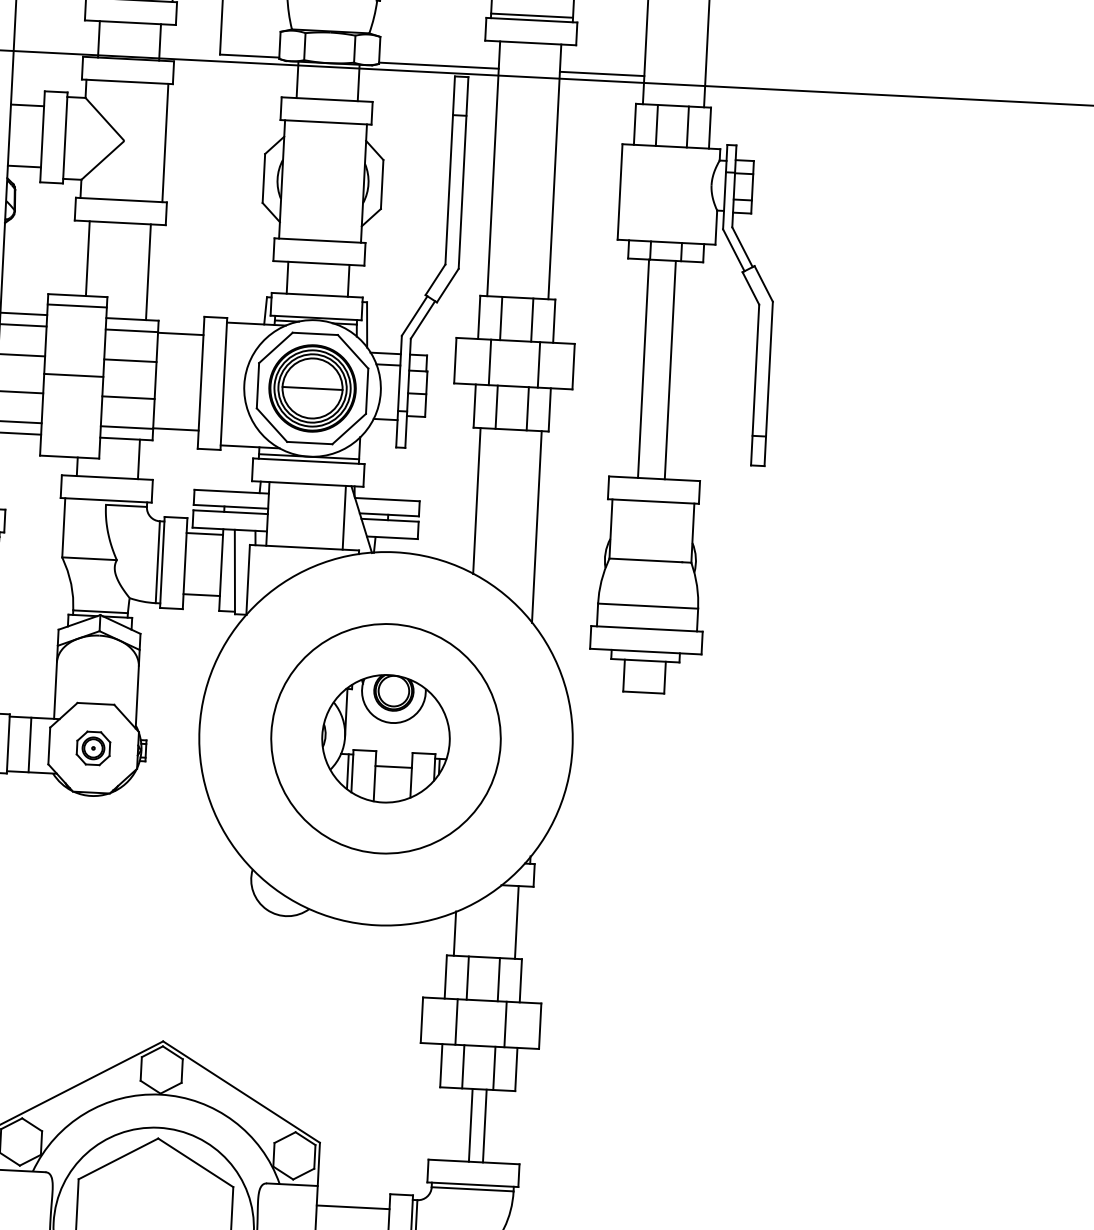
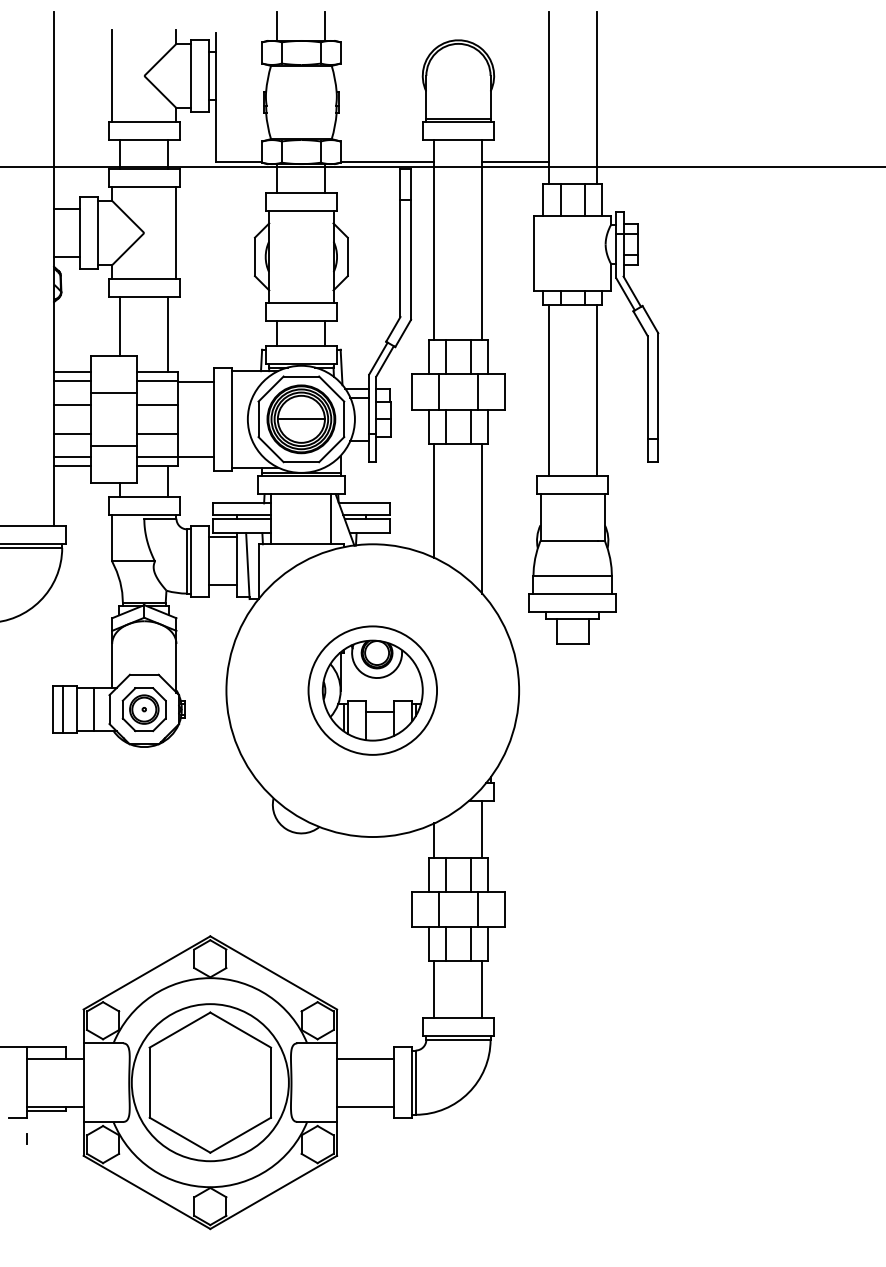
line: (76, 306) -> (113, 393), moved
line: (643, 368) -> (596, 390), moved
line: (670, 369) -> (548, 390), moved
line: (73, 375) -> (113, 445), moved
circle: (385, 738) -> (372, 690), size x0.71
part: (92, 748) -> (143, 709), size x1.67
line: (470, 1124) -> (482, 989), moved
line: (484, 1125) -> (434, 989), moved

